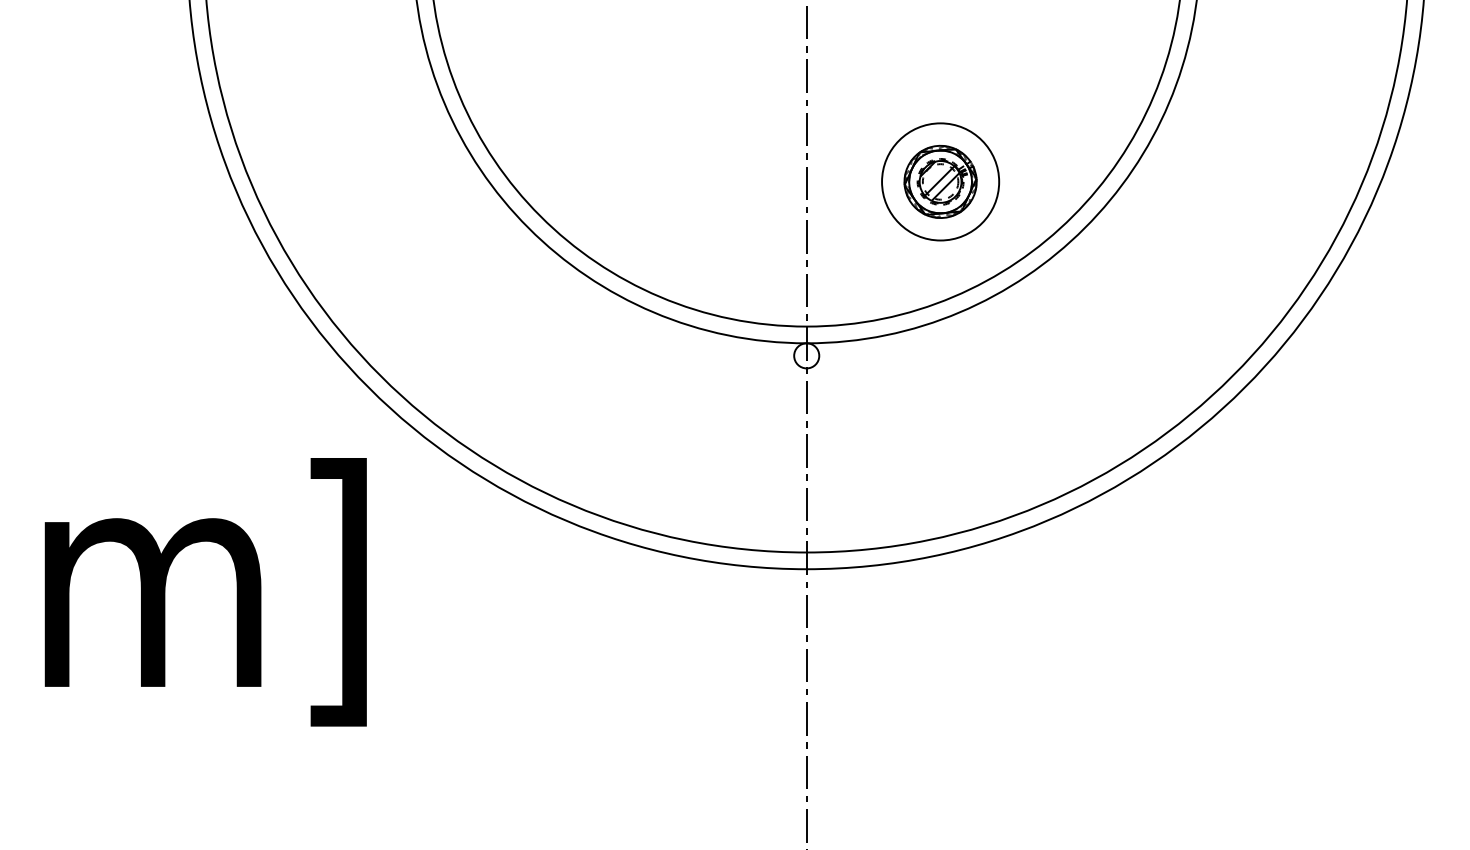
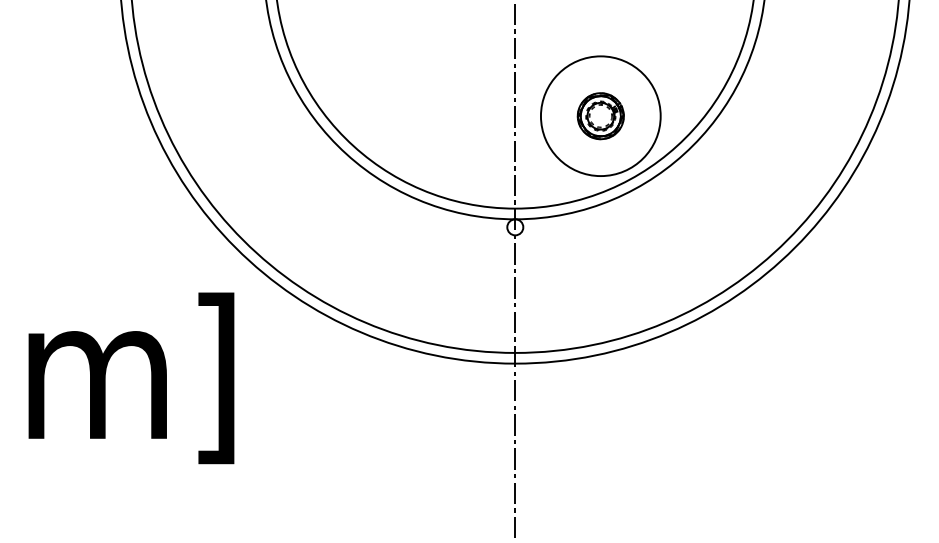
hatch: (938, 180) -> (599, 115), removed
circle: (940, 180) -> (600, 115), size x1.6

